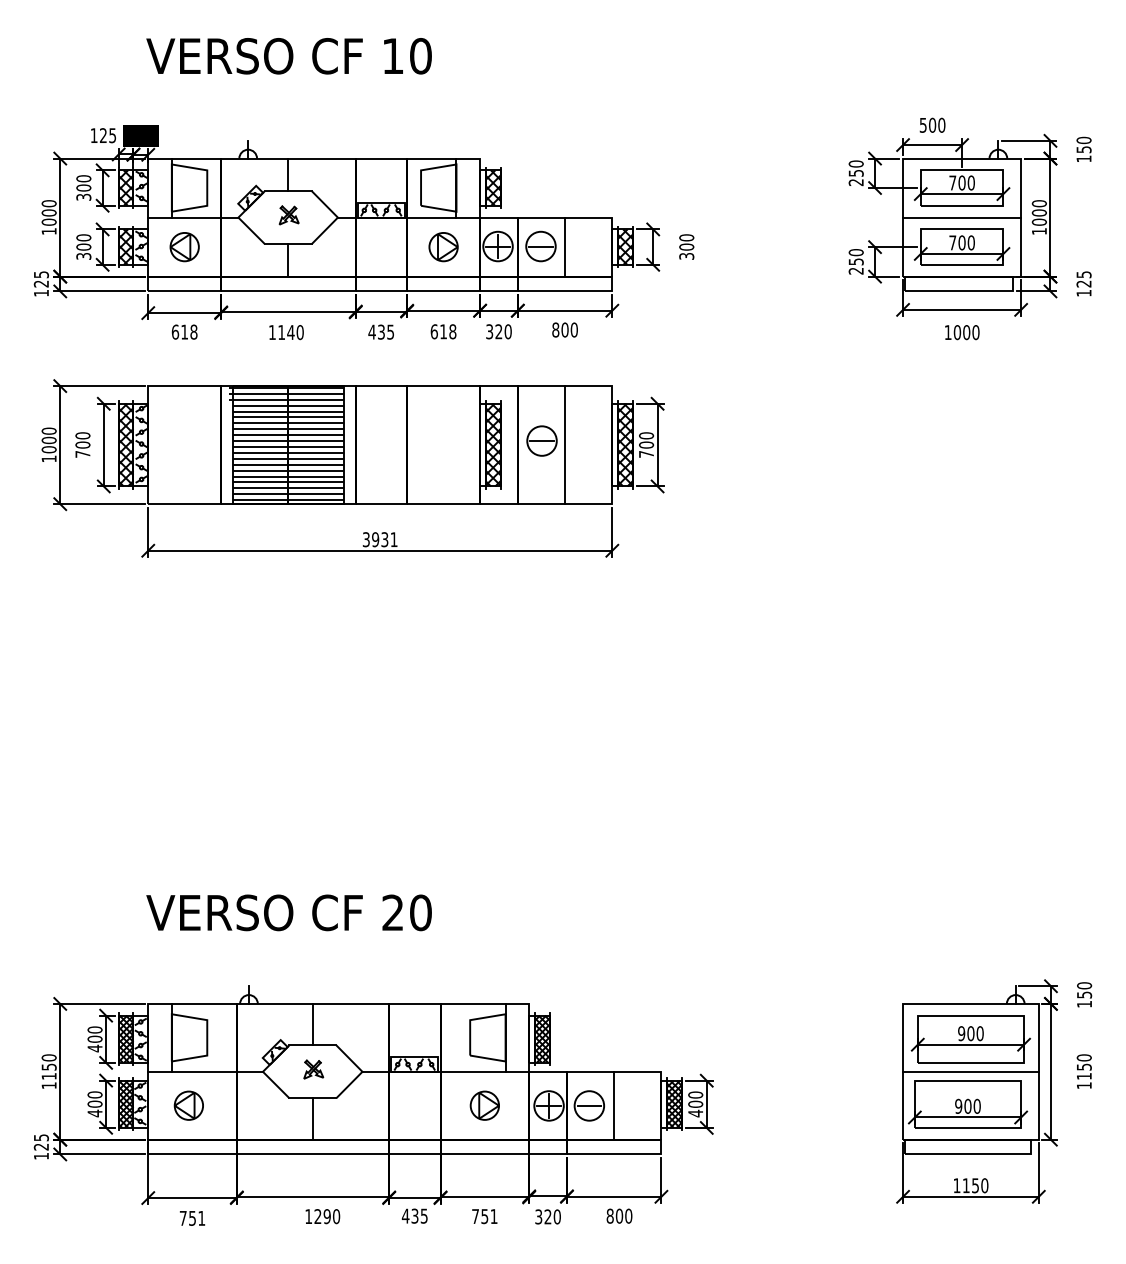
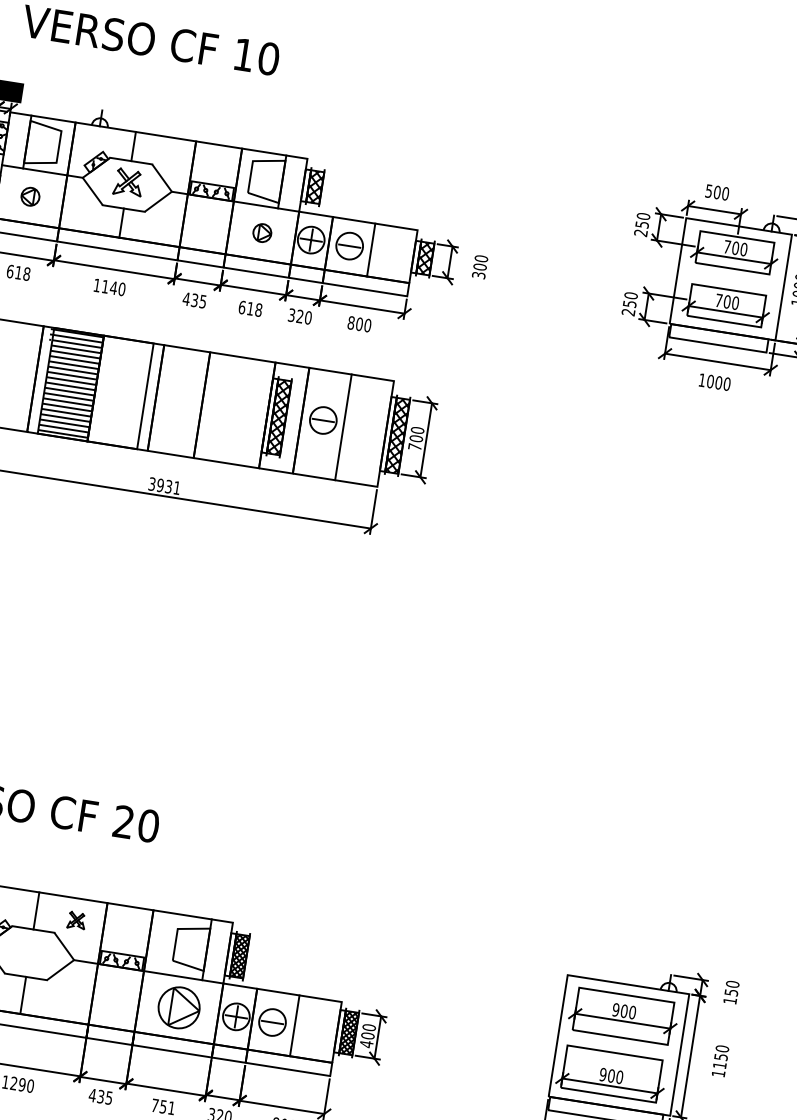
part: (288, 215) -> (127, 182), size x1.6
line: (962, 217) -> (731, 279), removed
part: (184, 247) -> (30, 197), size x0.7
part: (443, 247) -> (262, 233), size x0.7
hatch: (315, 443) -> (120, 390), removed
part: (313, 1069) -> (76, 920), moved
line: (970, 1071) -> (618, 1045), removed
part: (484, 1105) -> (178, 1007), size x1.6

